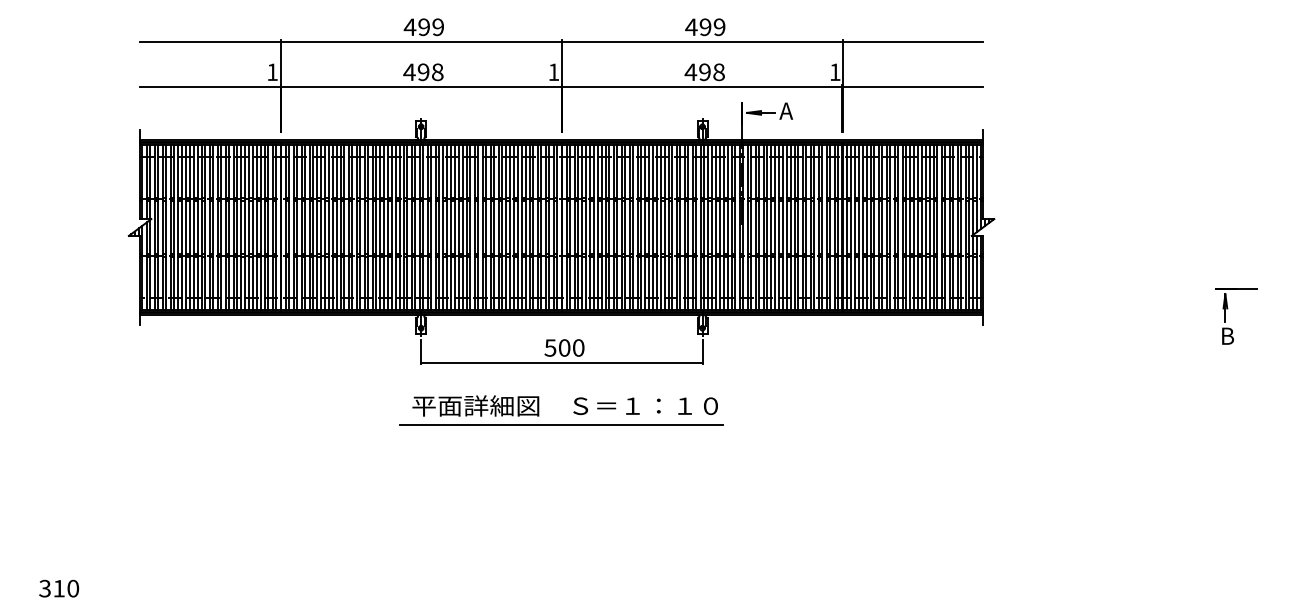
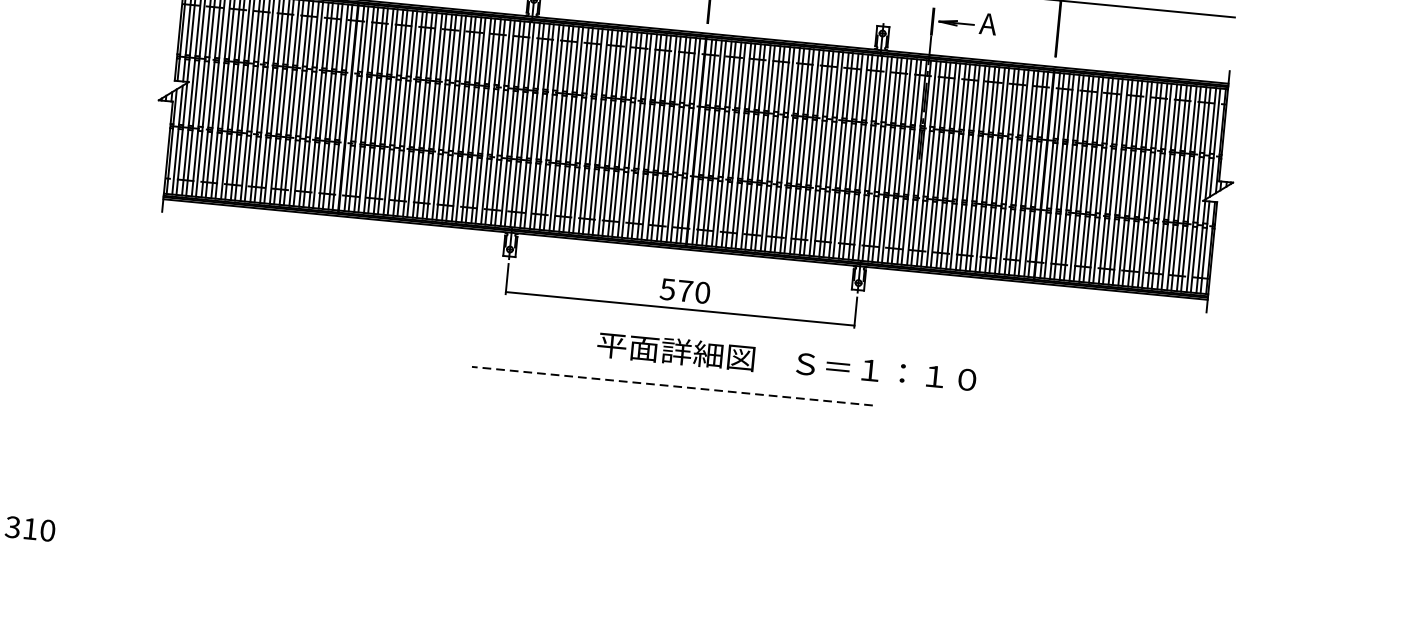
text: (564, 347) -> (685, 290), 500 -> 570
text: (564, 405) -> (785, 361), moved
line: (561, 425) -> (672, 386), solid -> dashed

